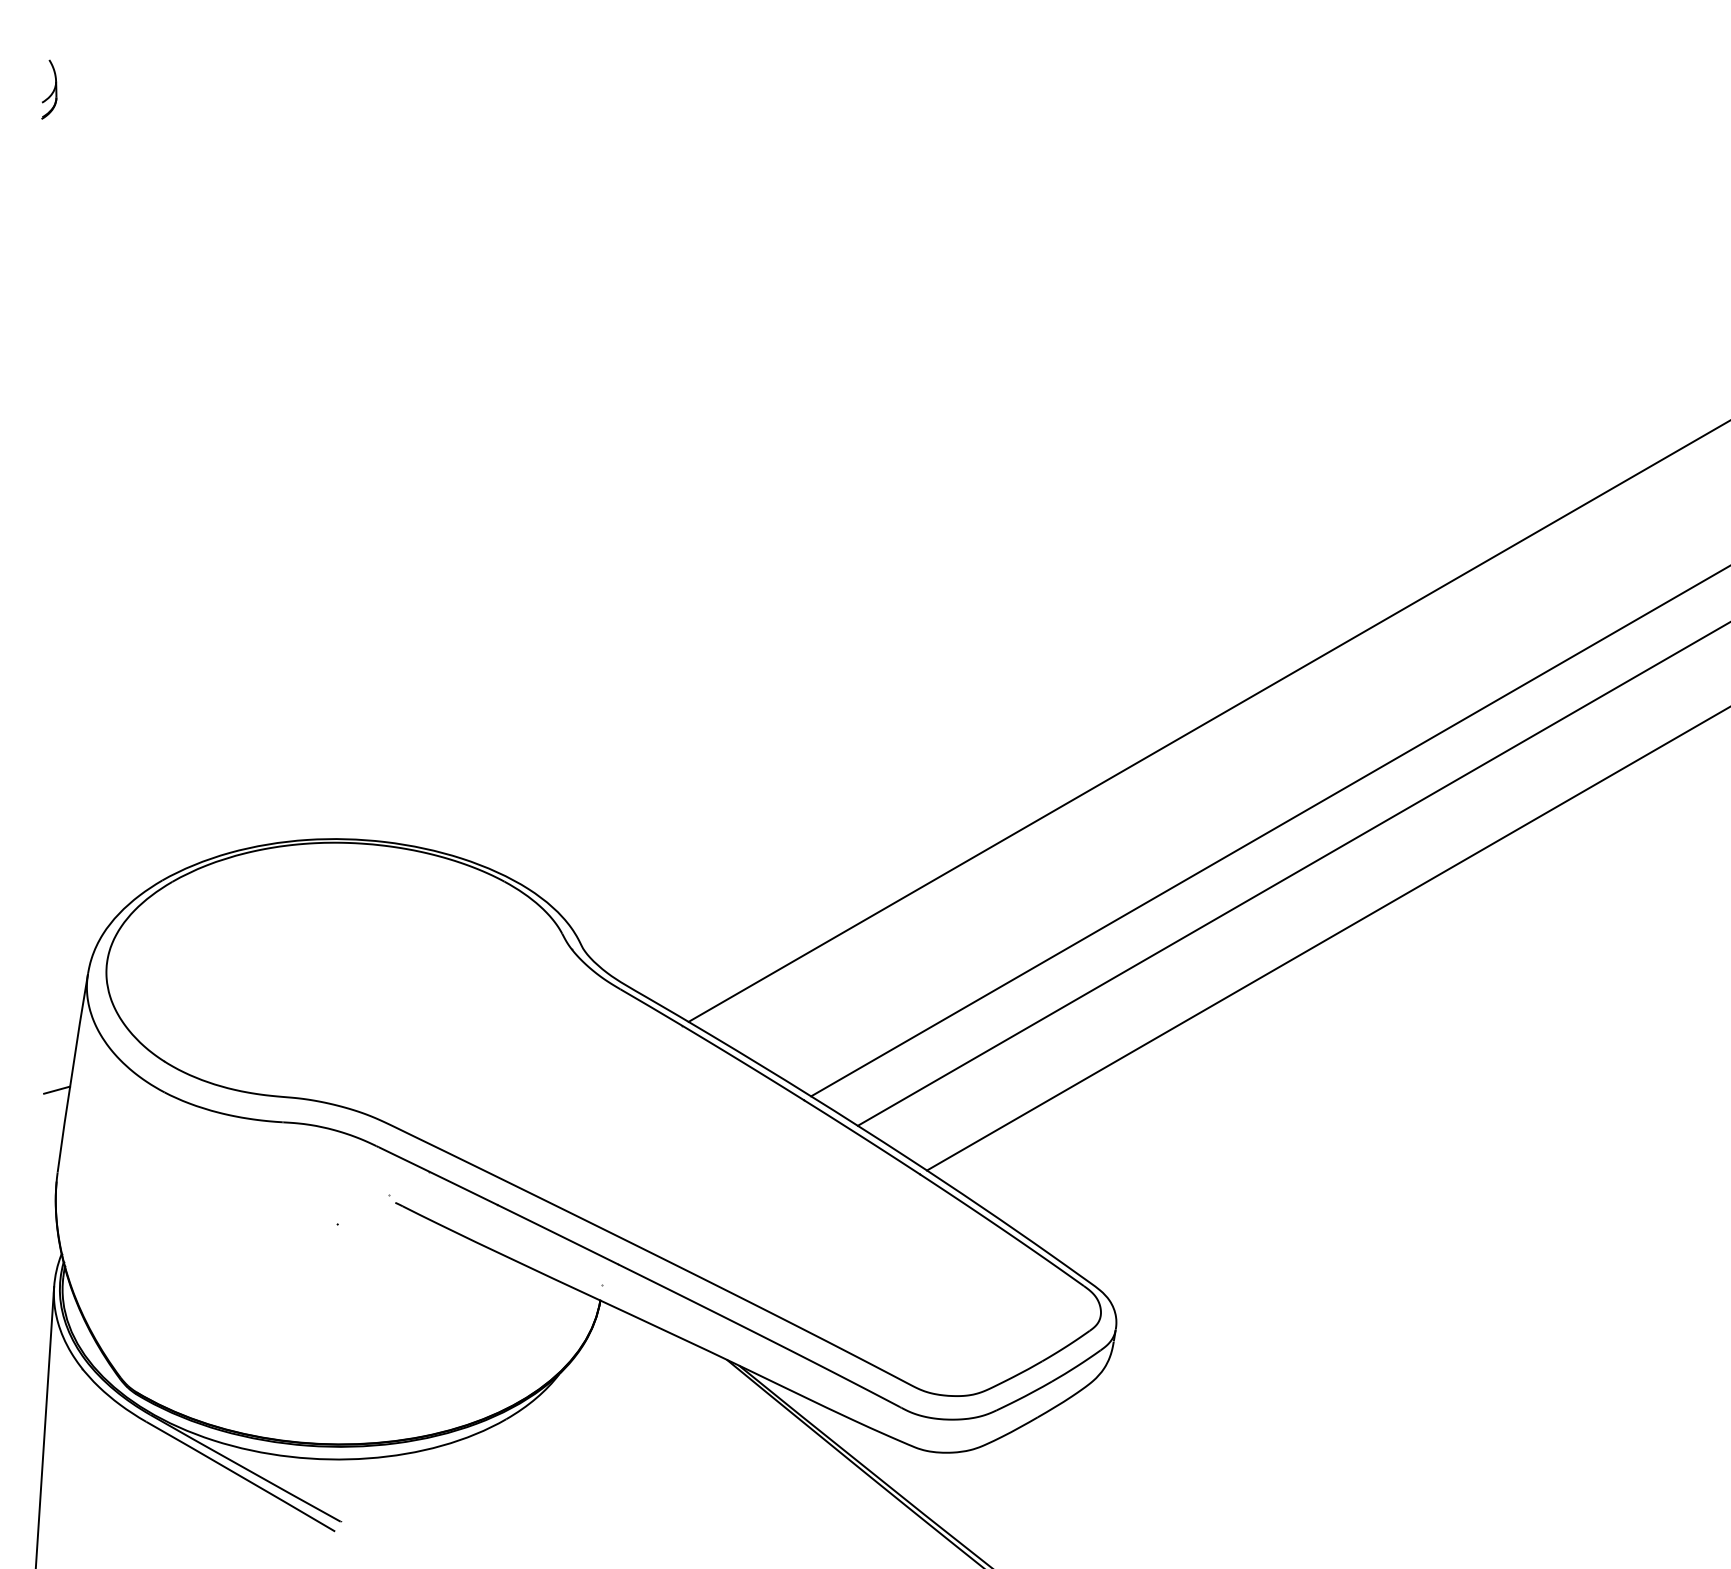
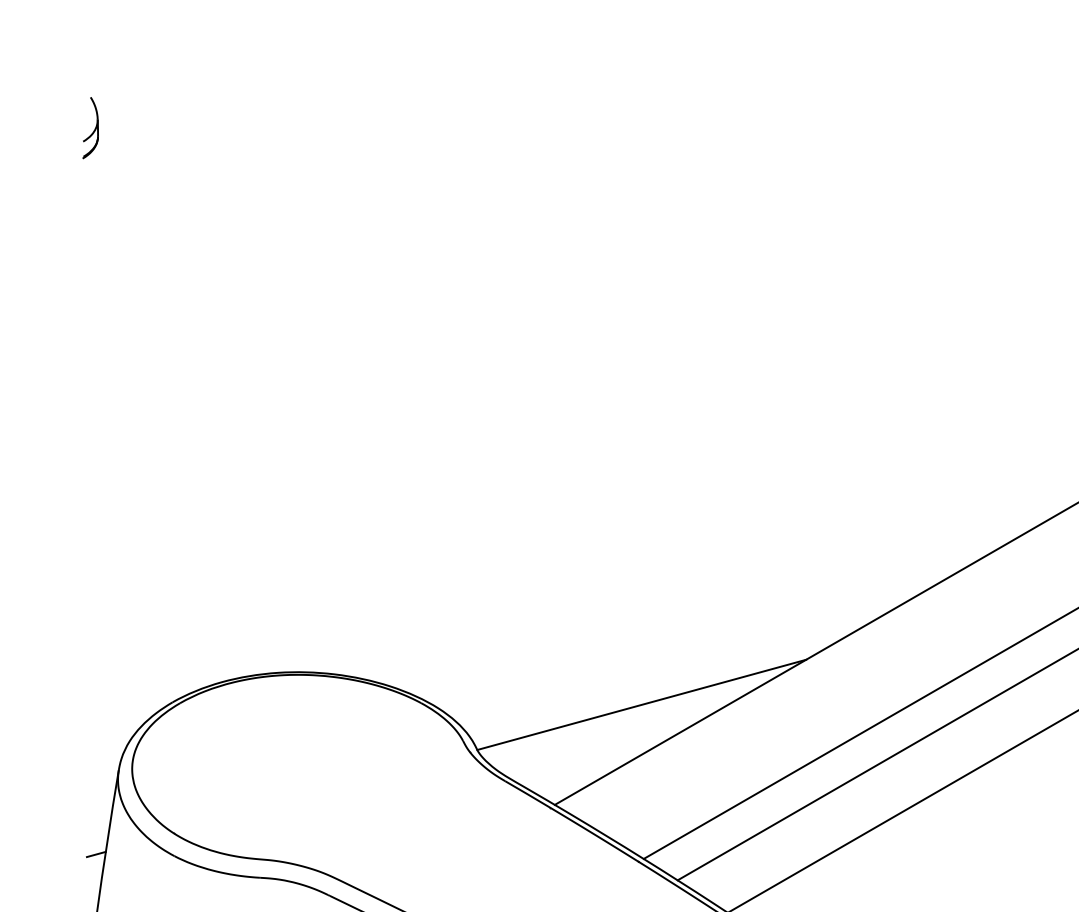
part: (49, 89) -> (90, 128), size x1.43
line: (807, 883) -> (641, 704), added

